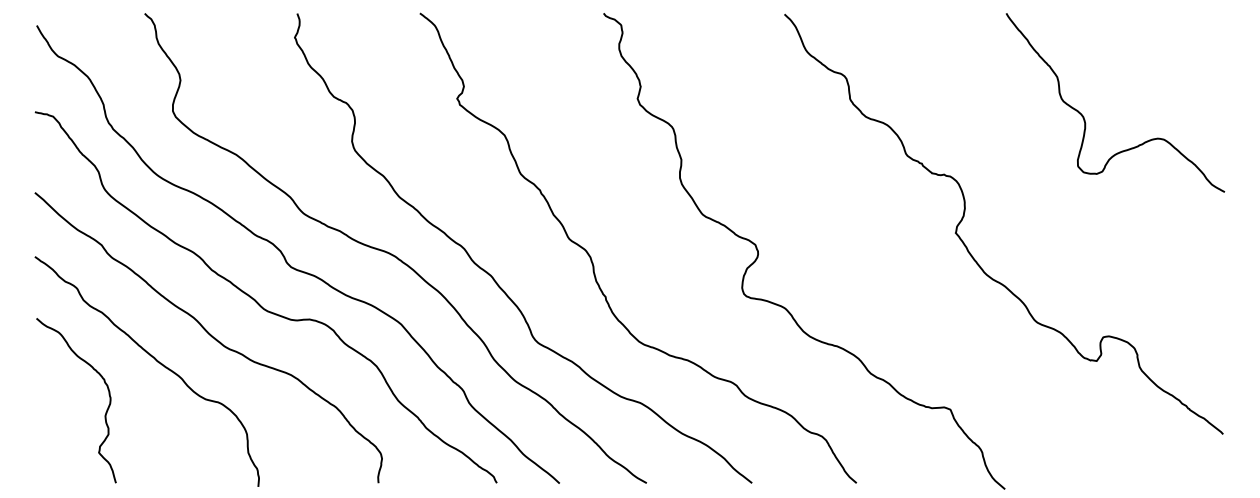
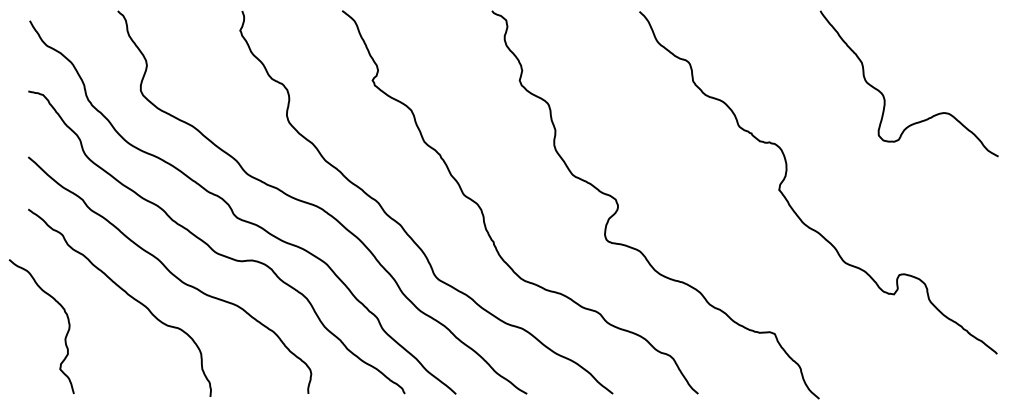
curve: (106, 409) -> (66, 333), moved

